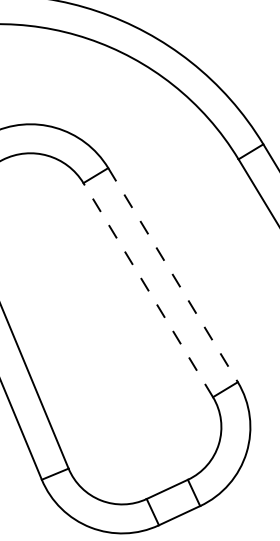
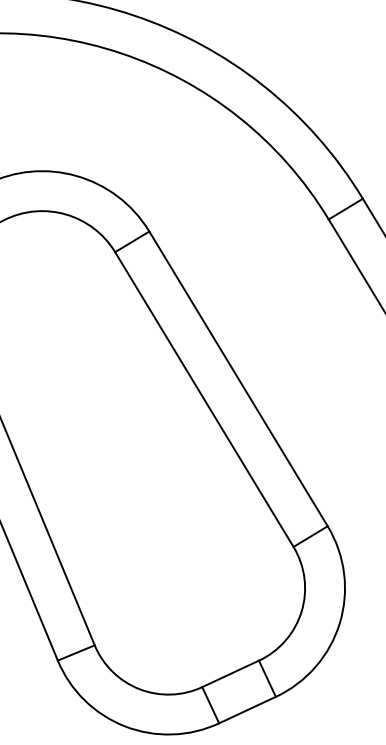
line: (173, 275) -> (239, 379), dashed -> solid
line: (148, 289) -> (204, 398), dashed -> solid

